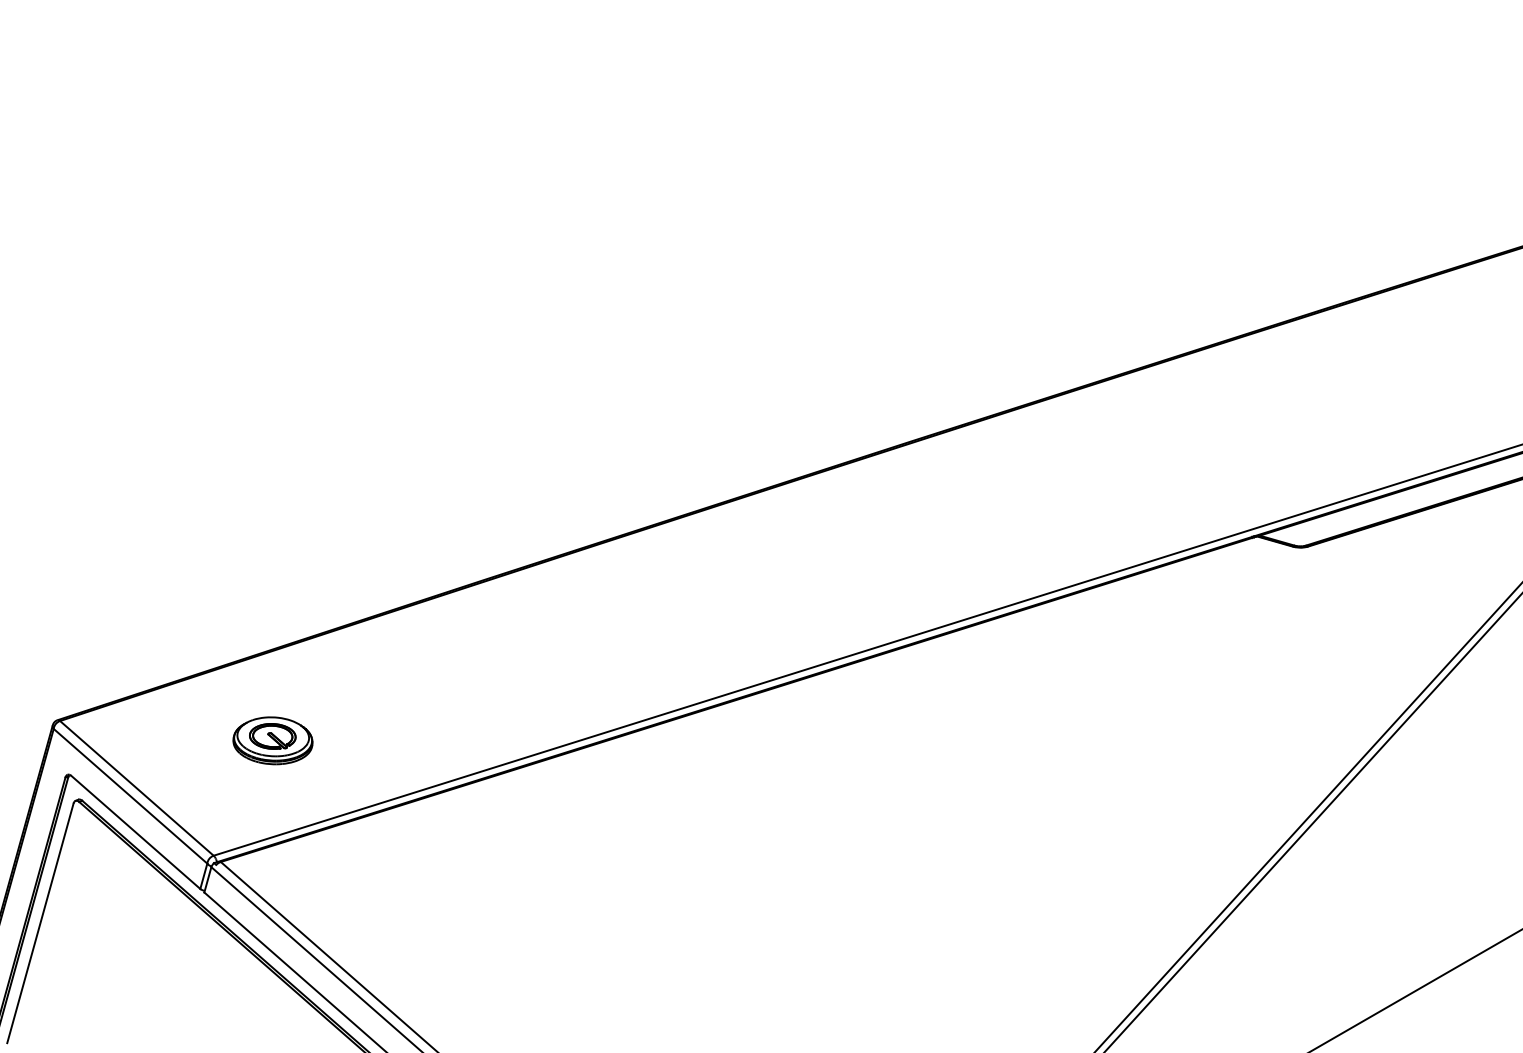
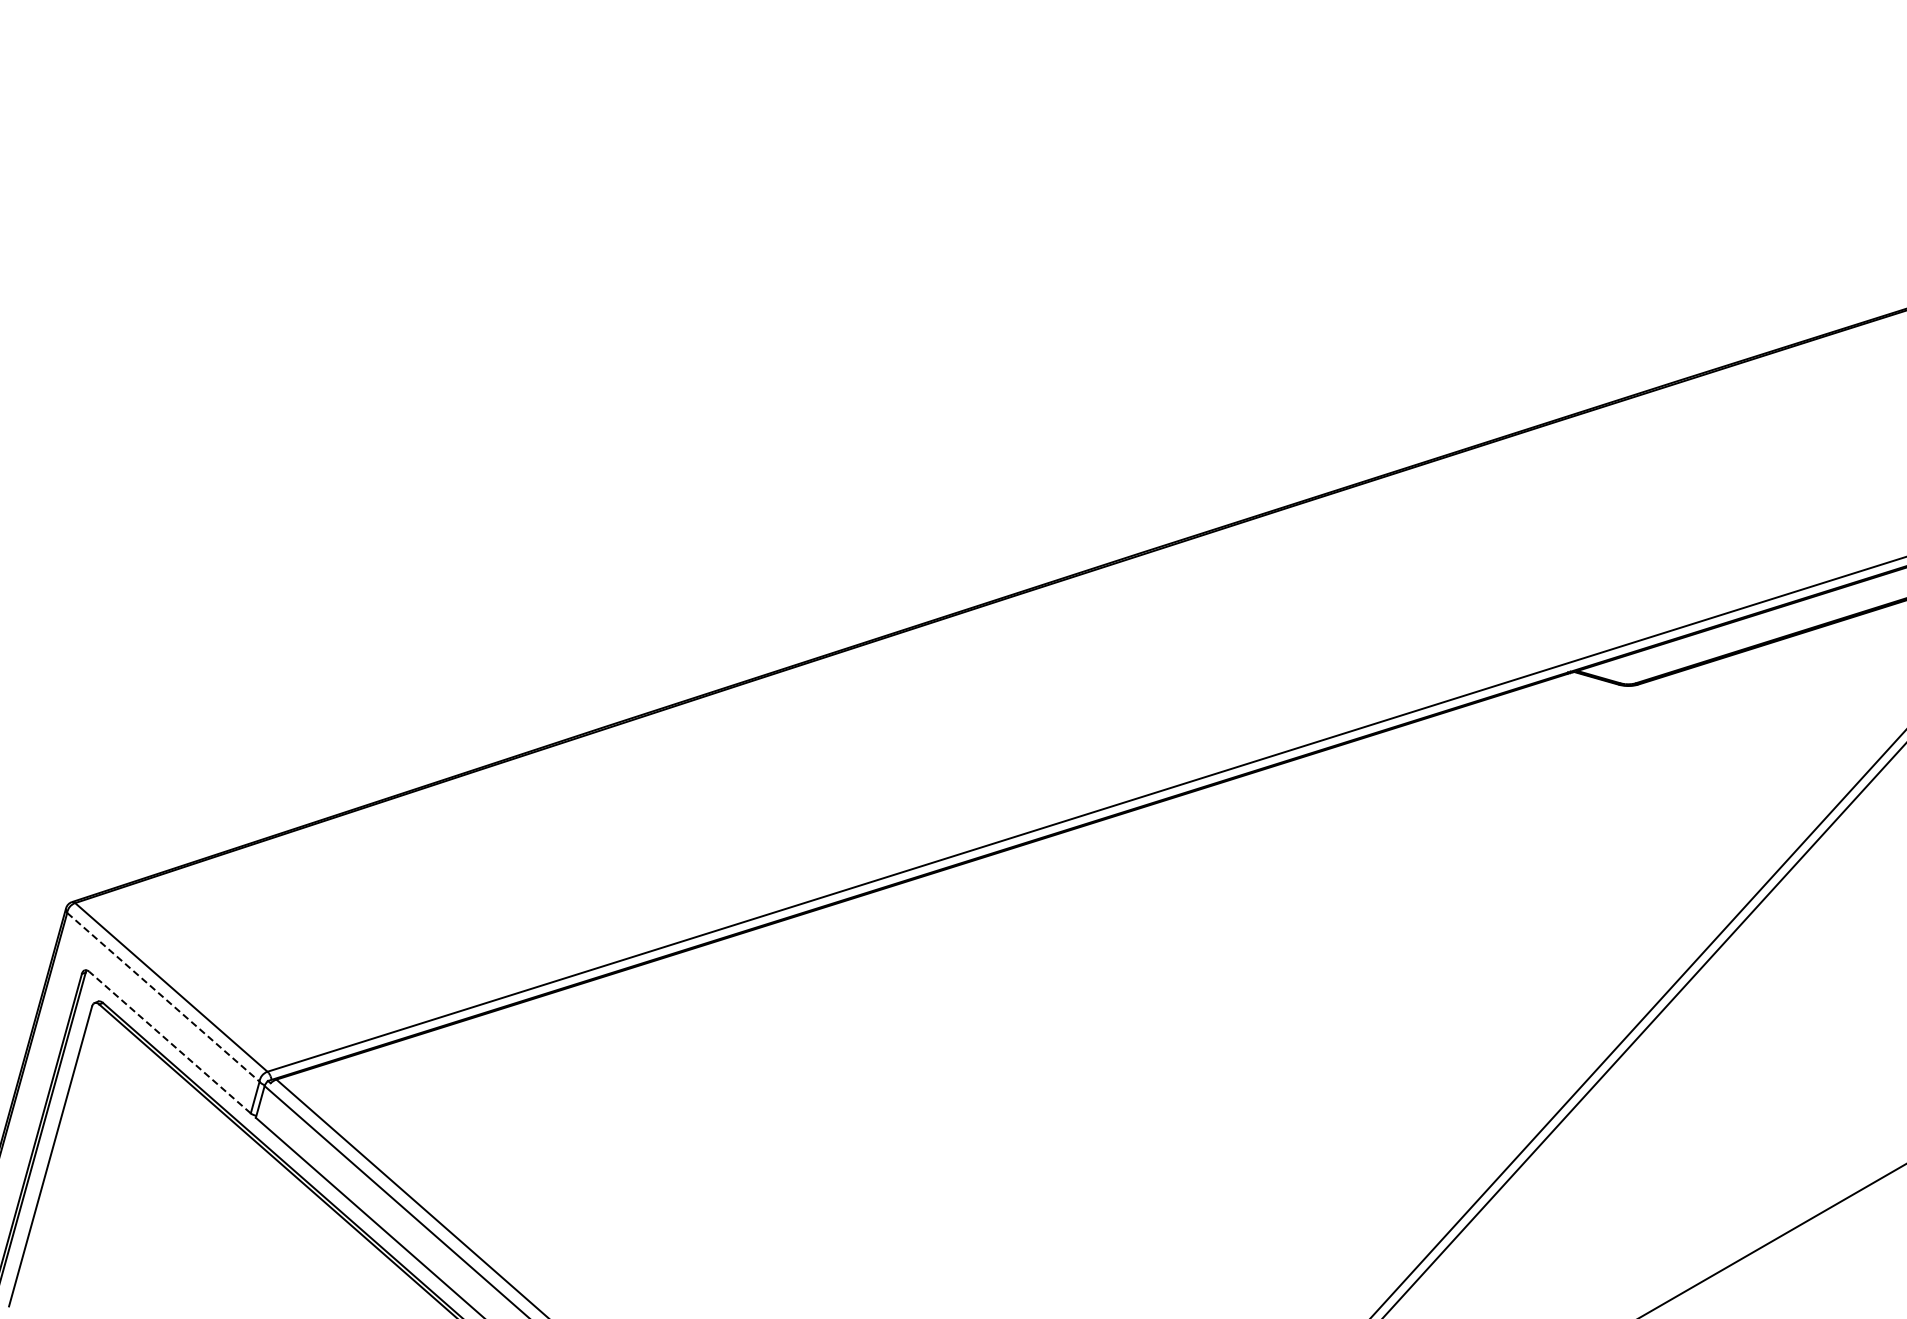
part: (272, 740) -> (341, 927), removed
line: (130, 796) -> (163, 997), solid -> dashed
line: (135, 832) -> (169, 1042), solid -> dashed

